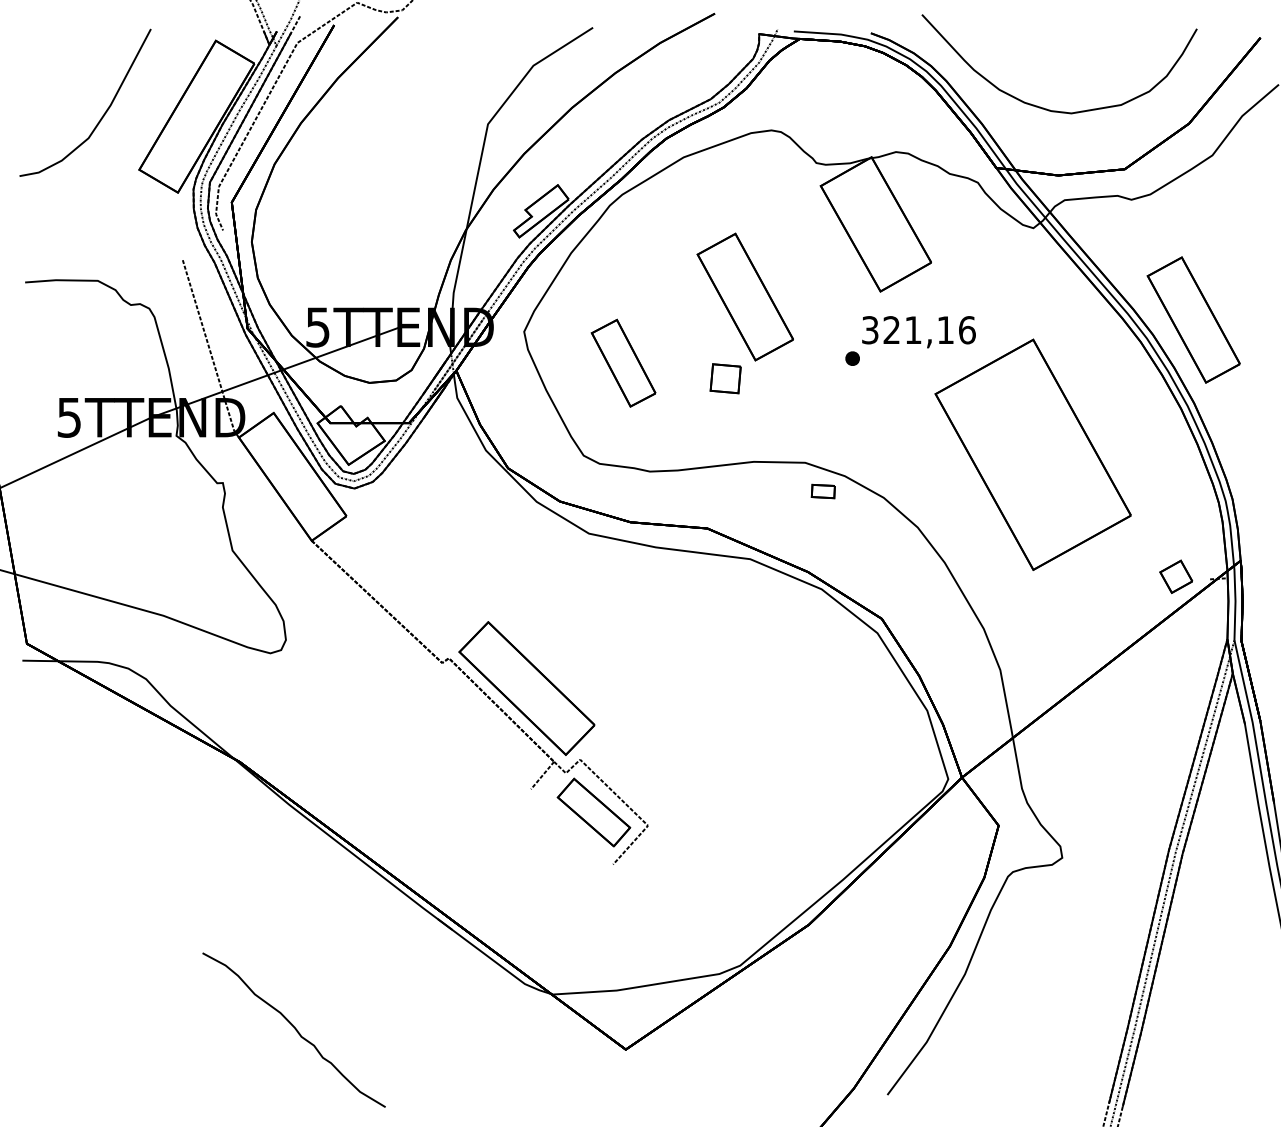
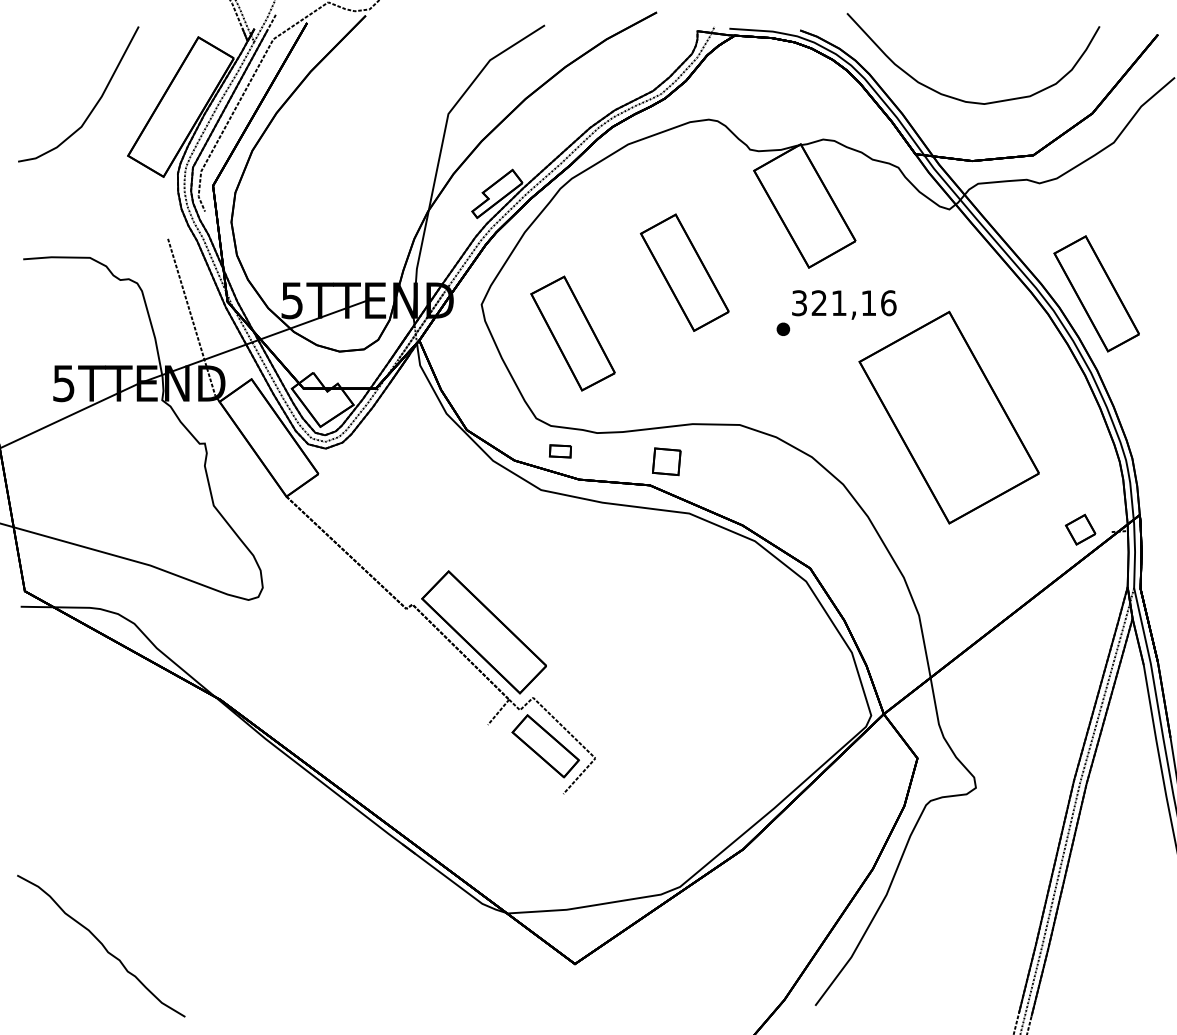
part: (623, 363) -> (572, 333), size x1.43
part: (725, 378) -> (666, 461), moved
part: (822, 491) -> (559, 451), moved
curve: (294, 1029) -> (101, 945), moved

